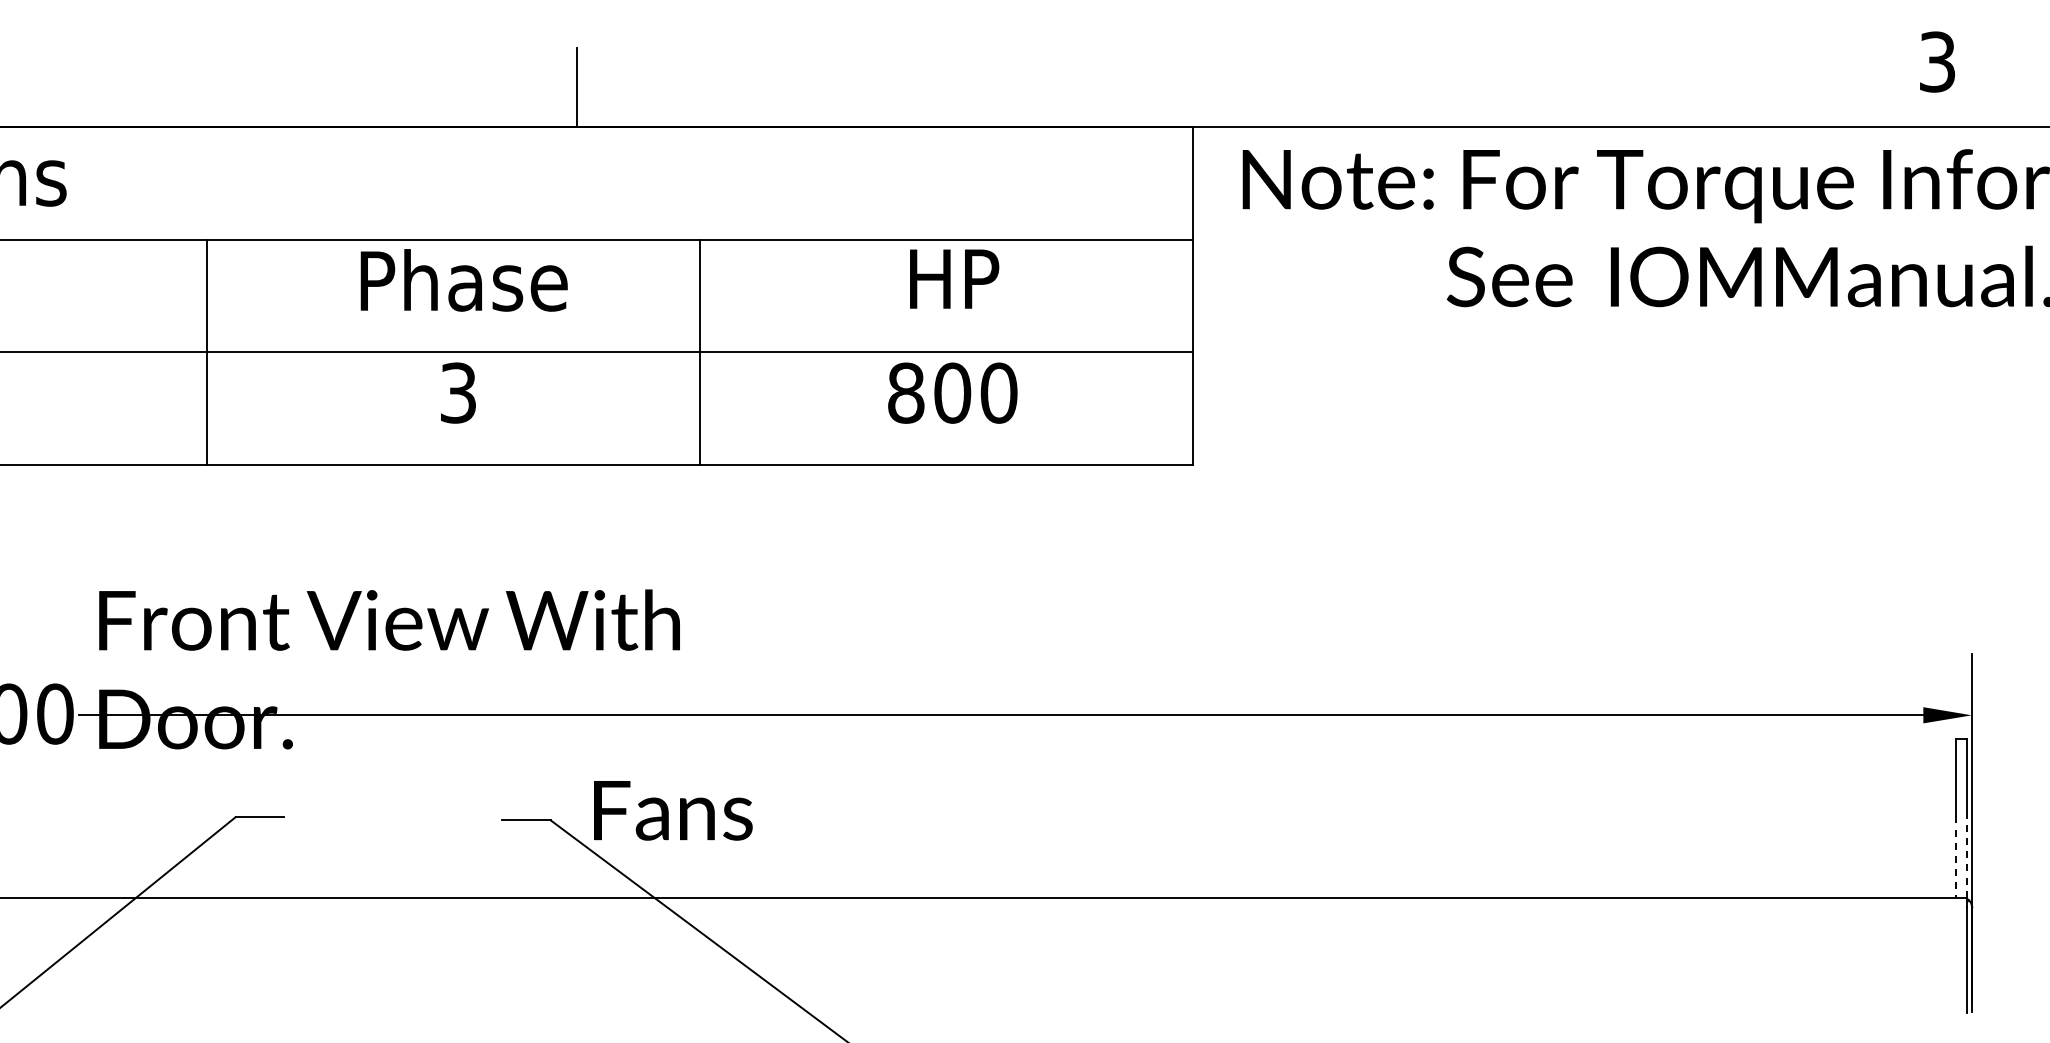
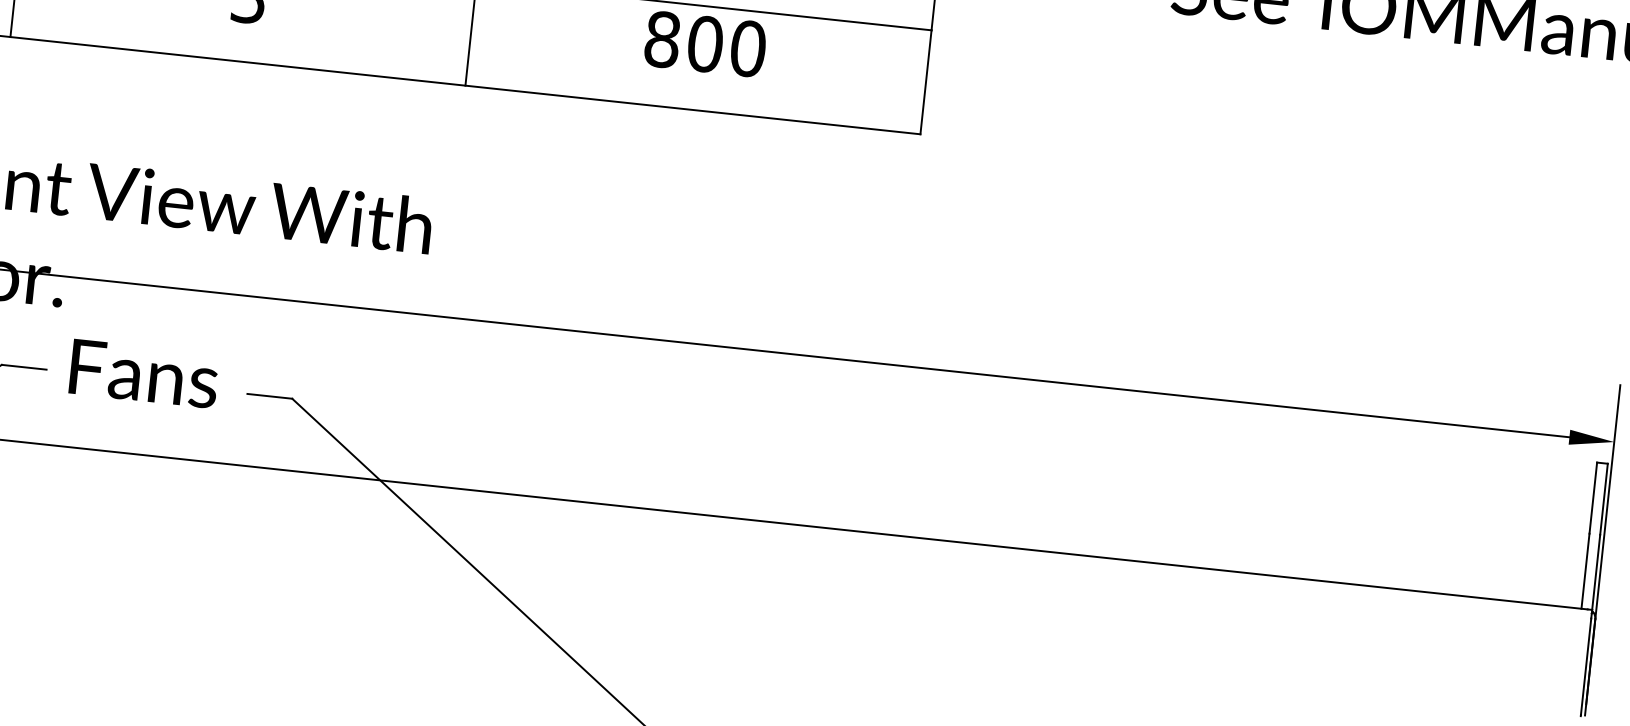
text: (673, 810) -> (144, 373), moved
line: (1955, 857) -> (1585, 571), dashed -> solid
line: (1967, 857) -> (1596, 572), dashed -> solid

